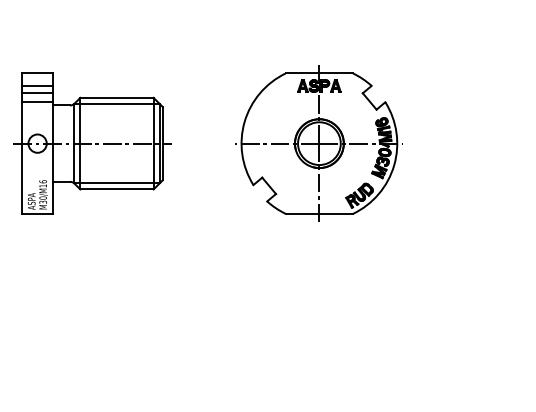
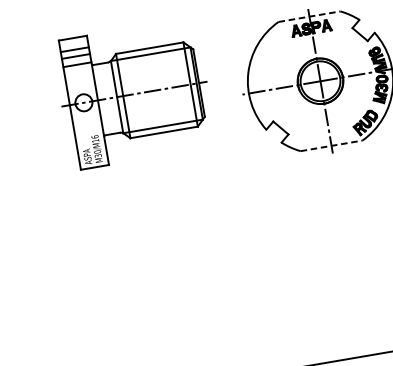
line: (319, 73) -> (309, 16), solid -> dashed
part: (92, 143) -> (134, 94), moved
line: (319, 213) -> (331, 145), solid -> dashed

